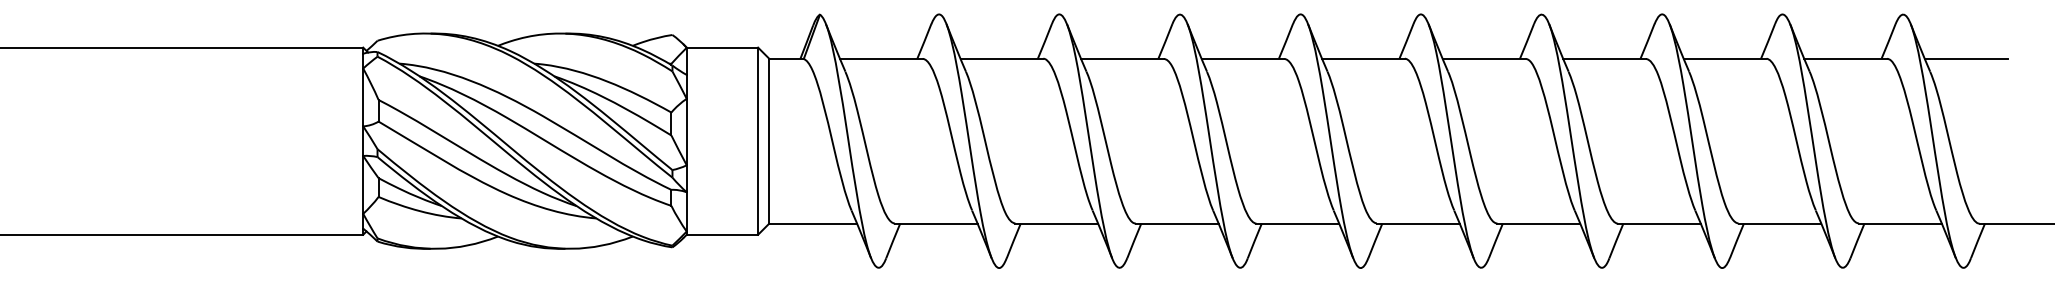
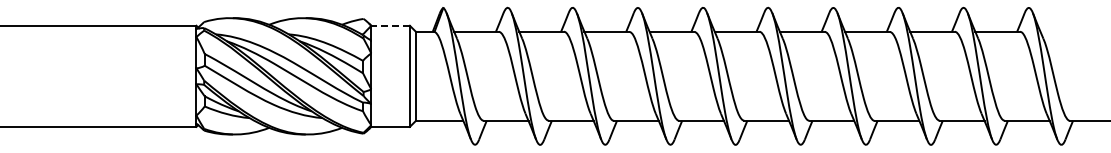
line: (722, 47) -> (390, 25), solid -> dashed
line: (1965, 58) -> (1062, 31), removed

